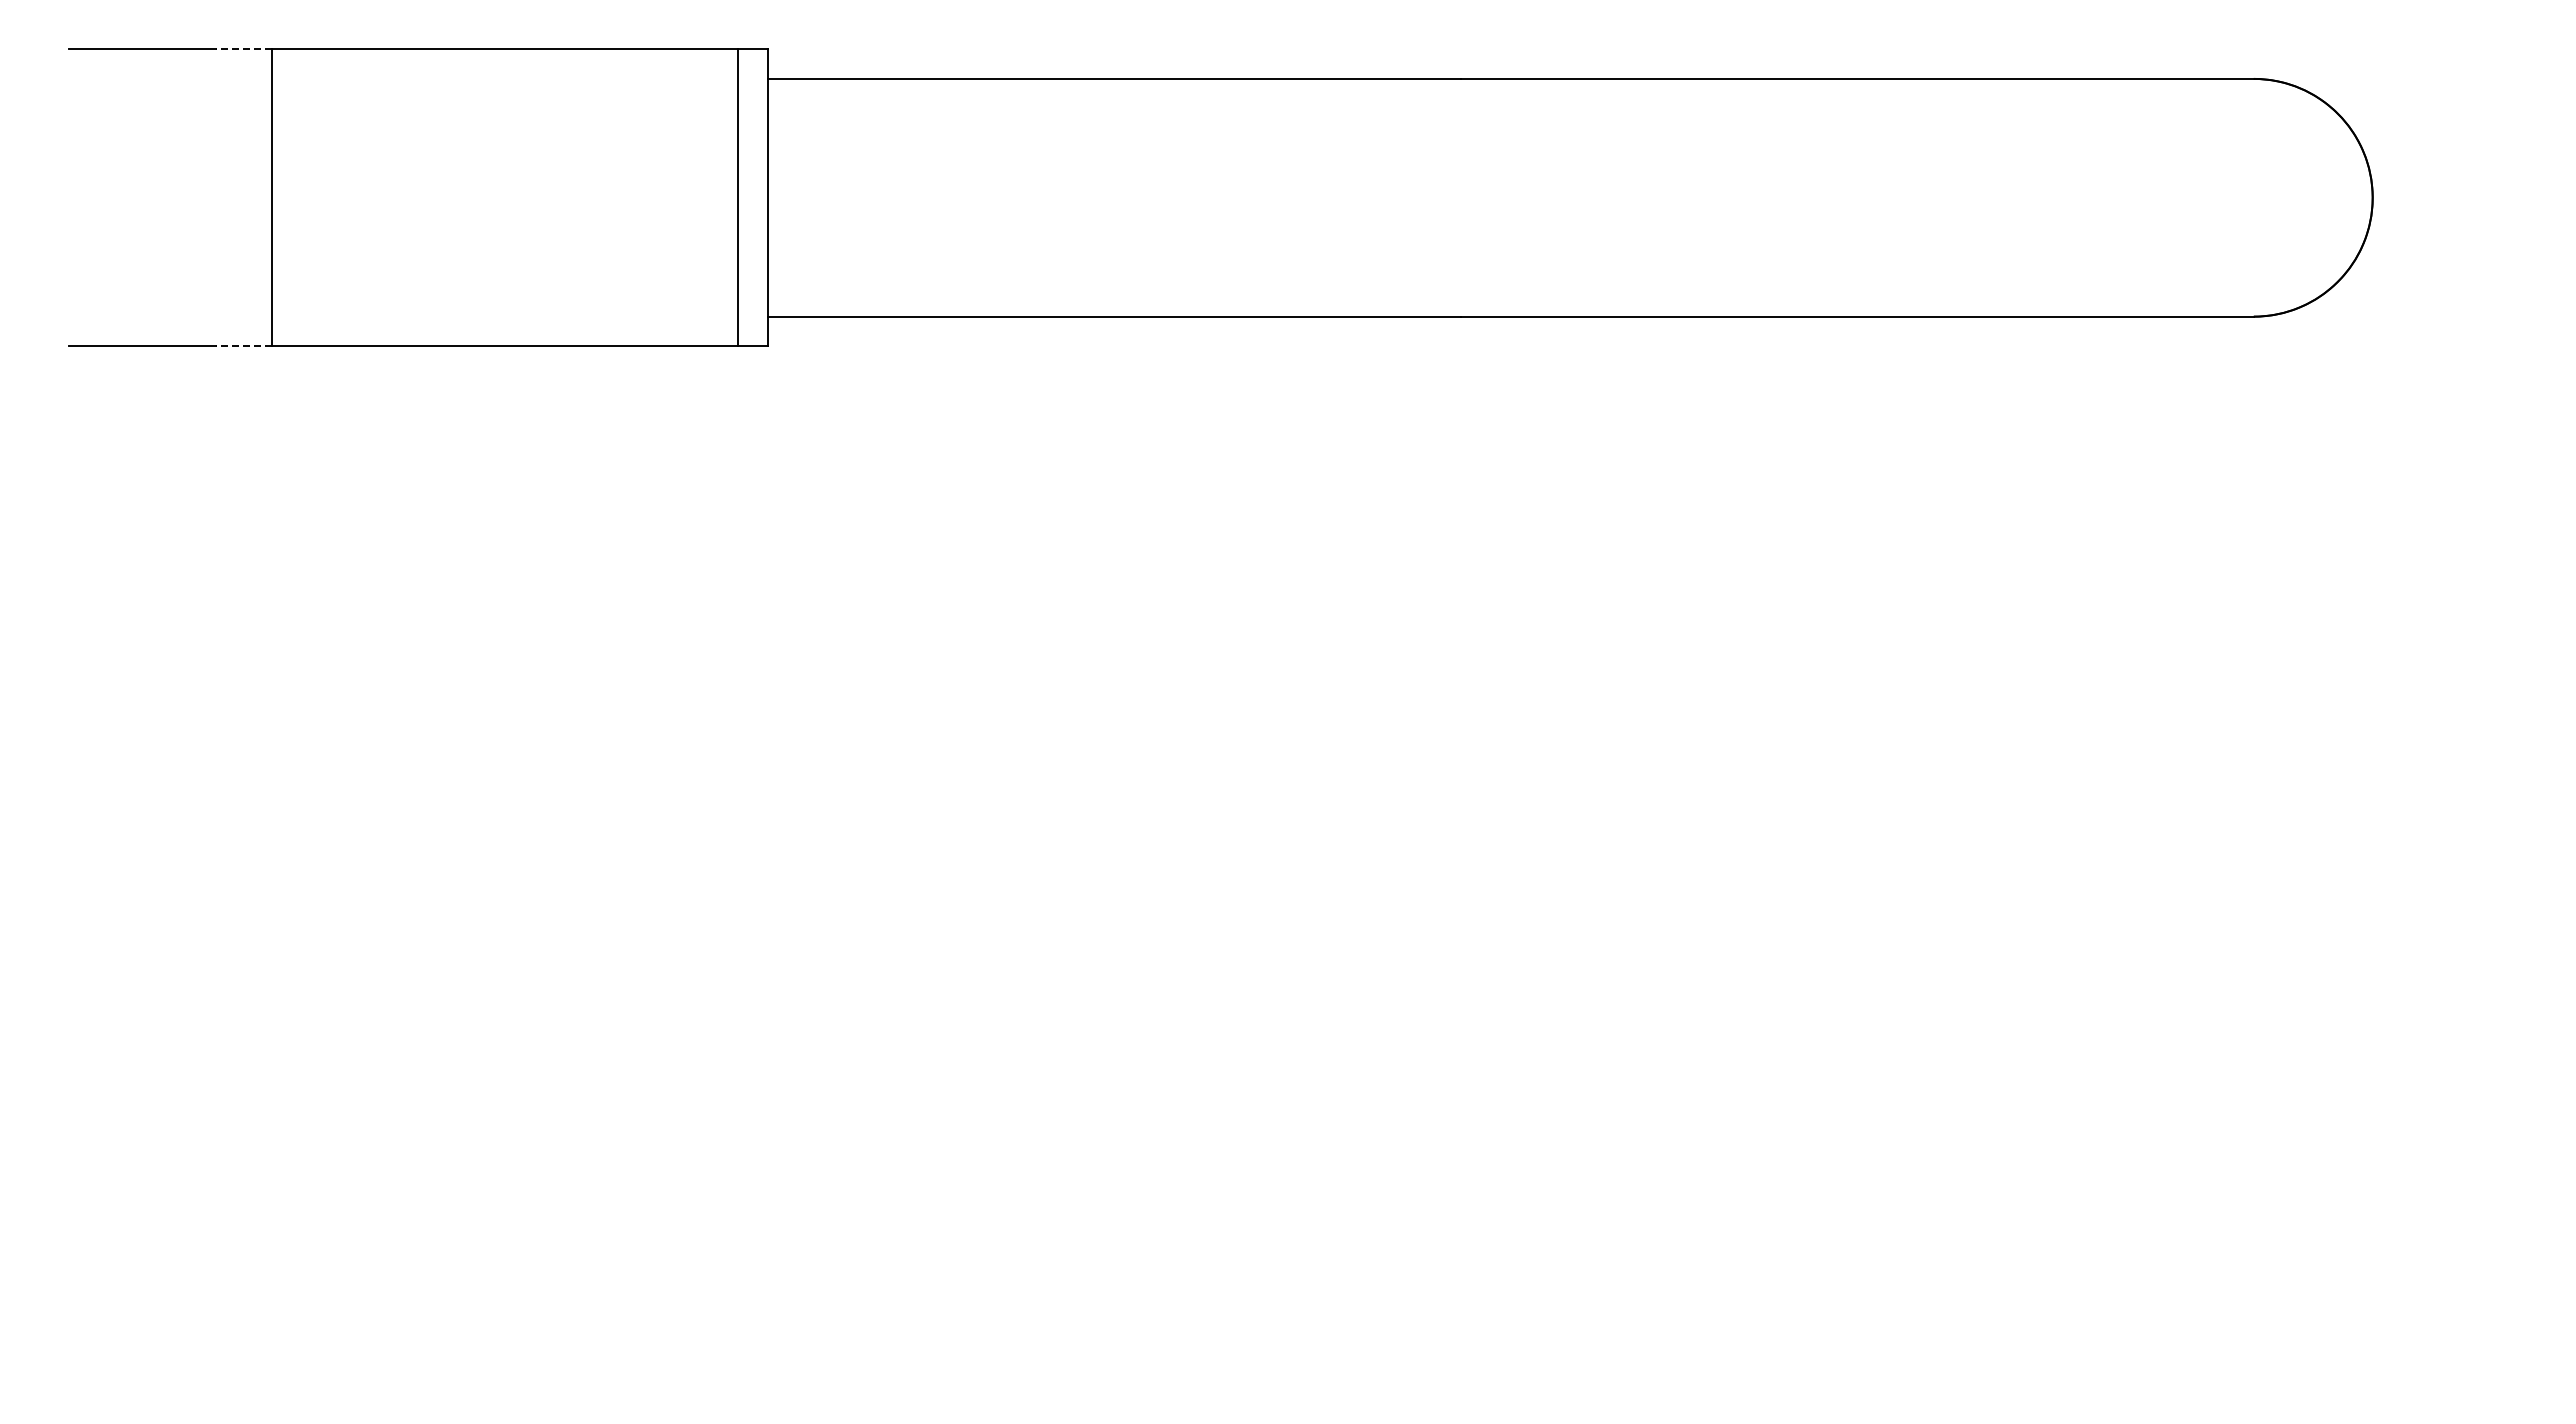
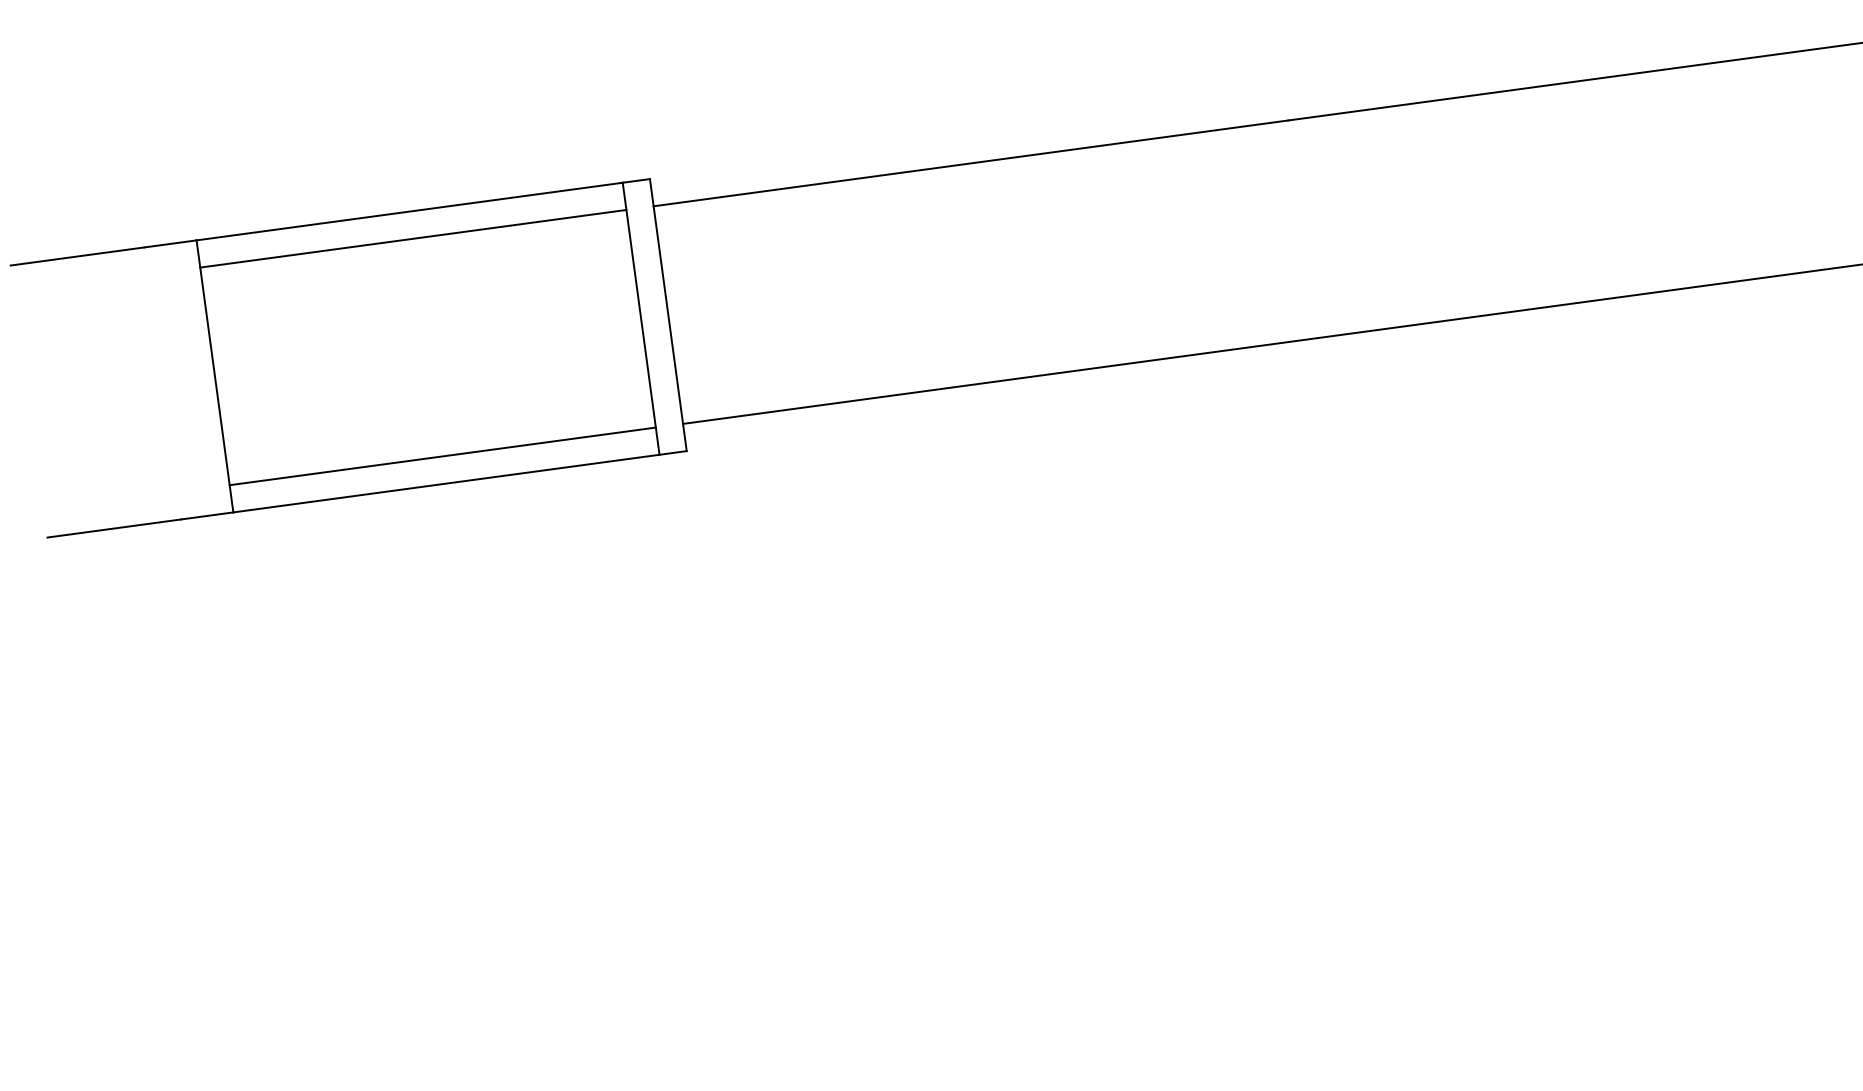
line: (243, 49) -> (170, 244), dashed -> solid
line: (505, 78) -> (413, 238), added
line: (505, 316) -> (442, 456), added
line: (243, 346) -> (206, 516), dashed -> solid

